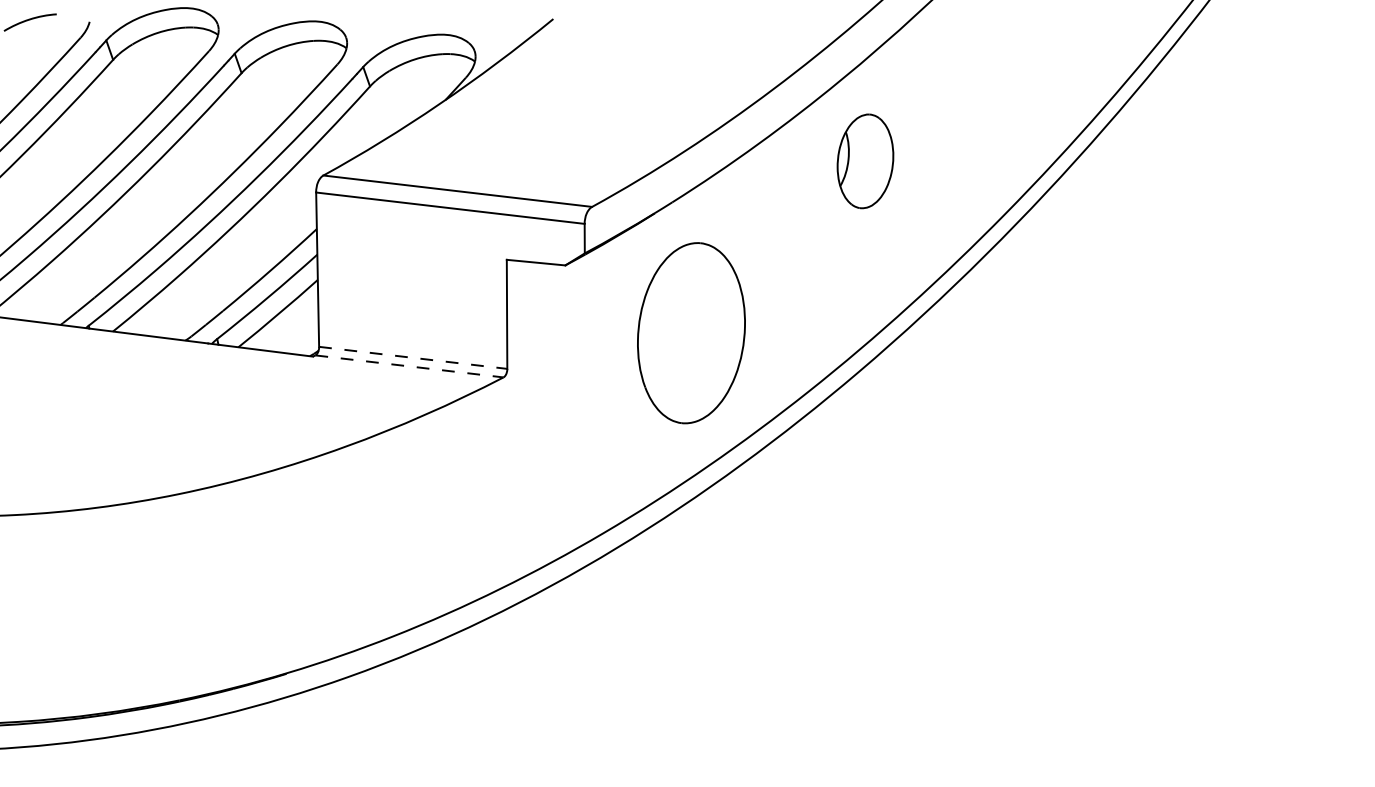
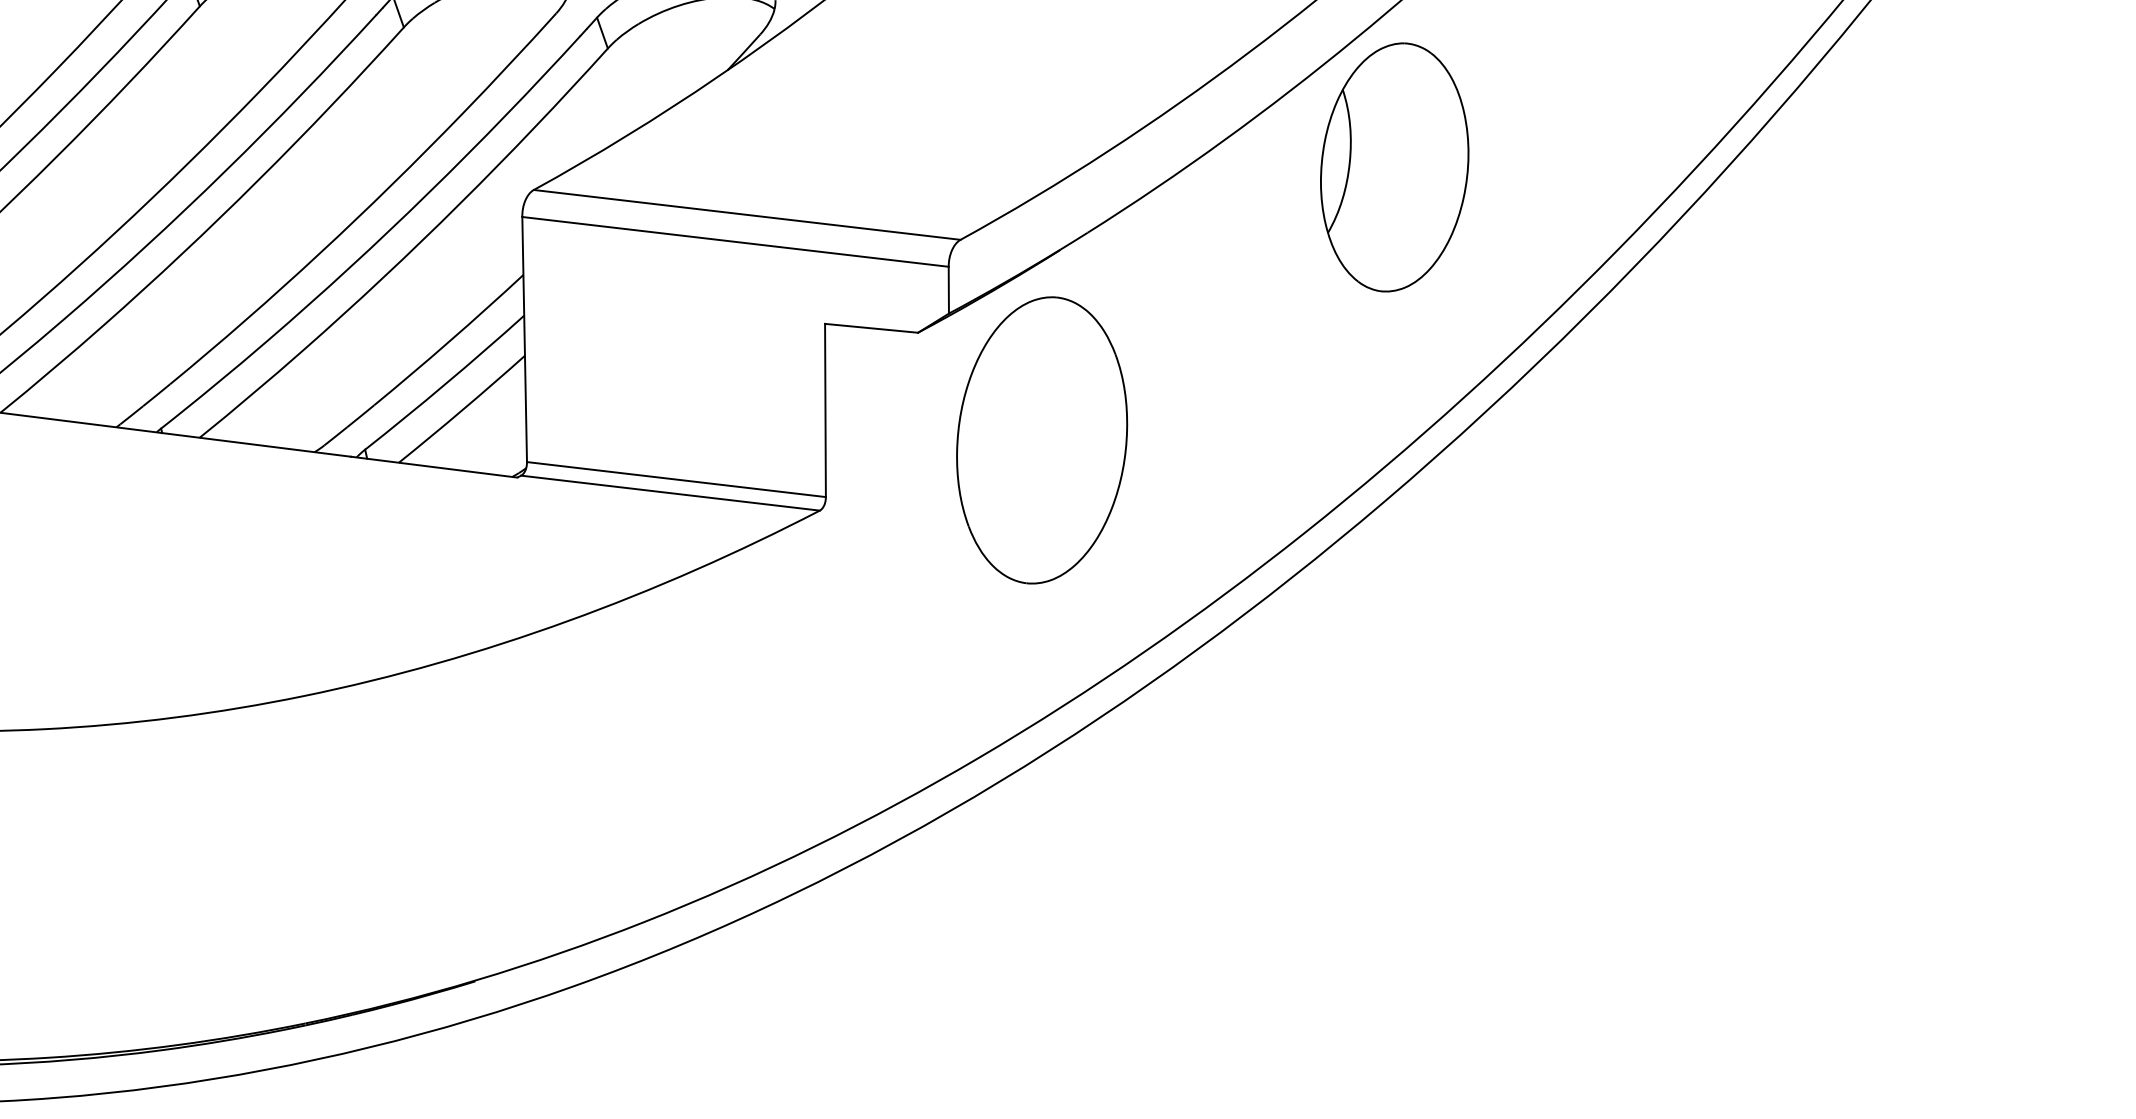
part: (865, 161) -> (1394, 167), size x1.67
part: (691, 333) -> (1042, 440), moved
line: (413, 357) -> (676, 478), dashed -> solid
line: (409, 366) -> (670, 493), dashed -> solid

